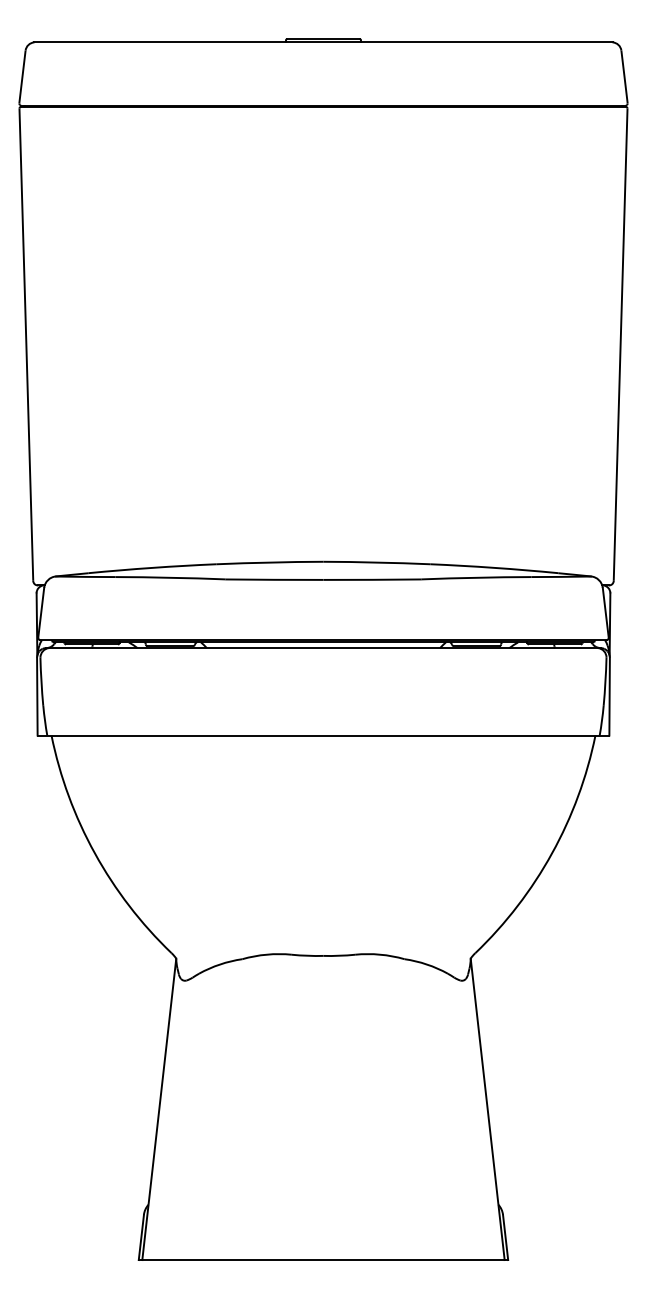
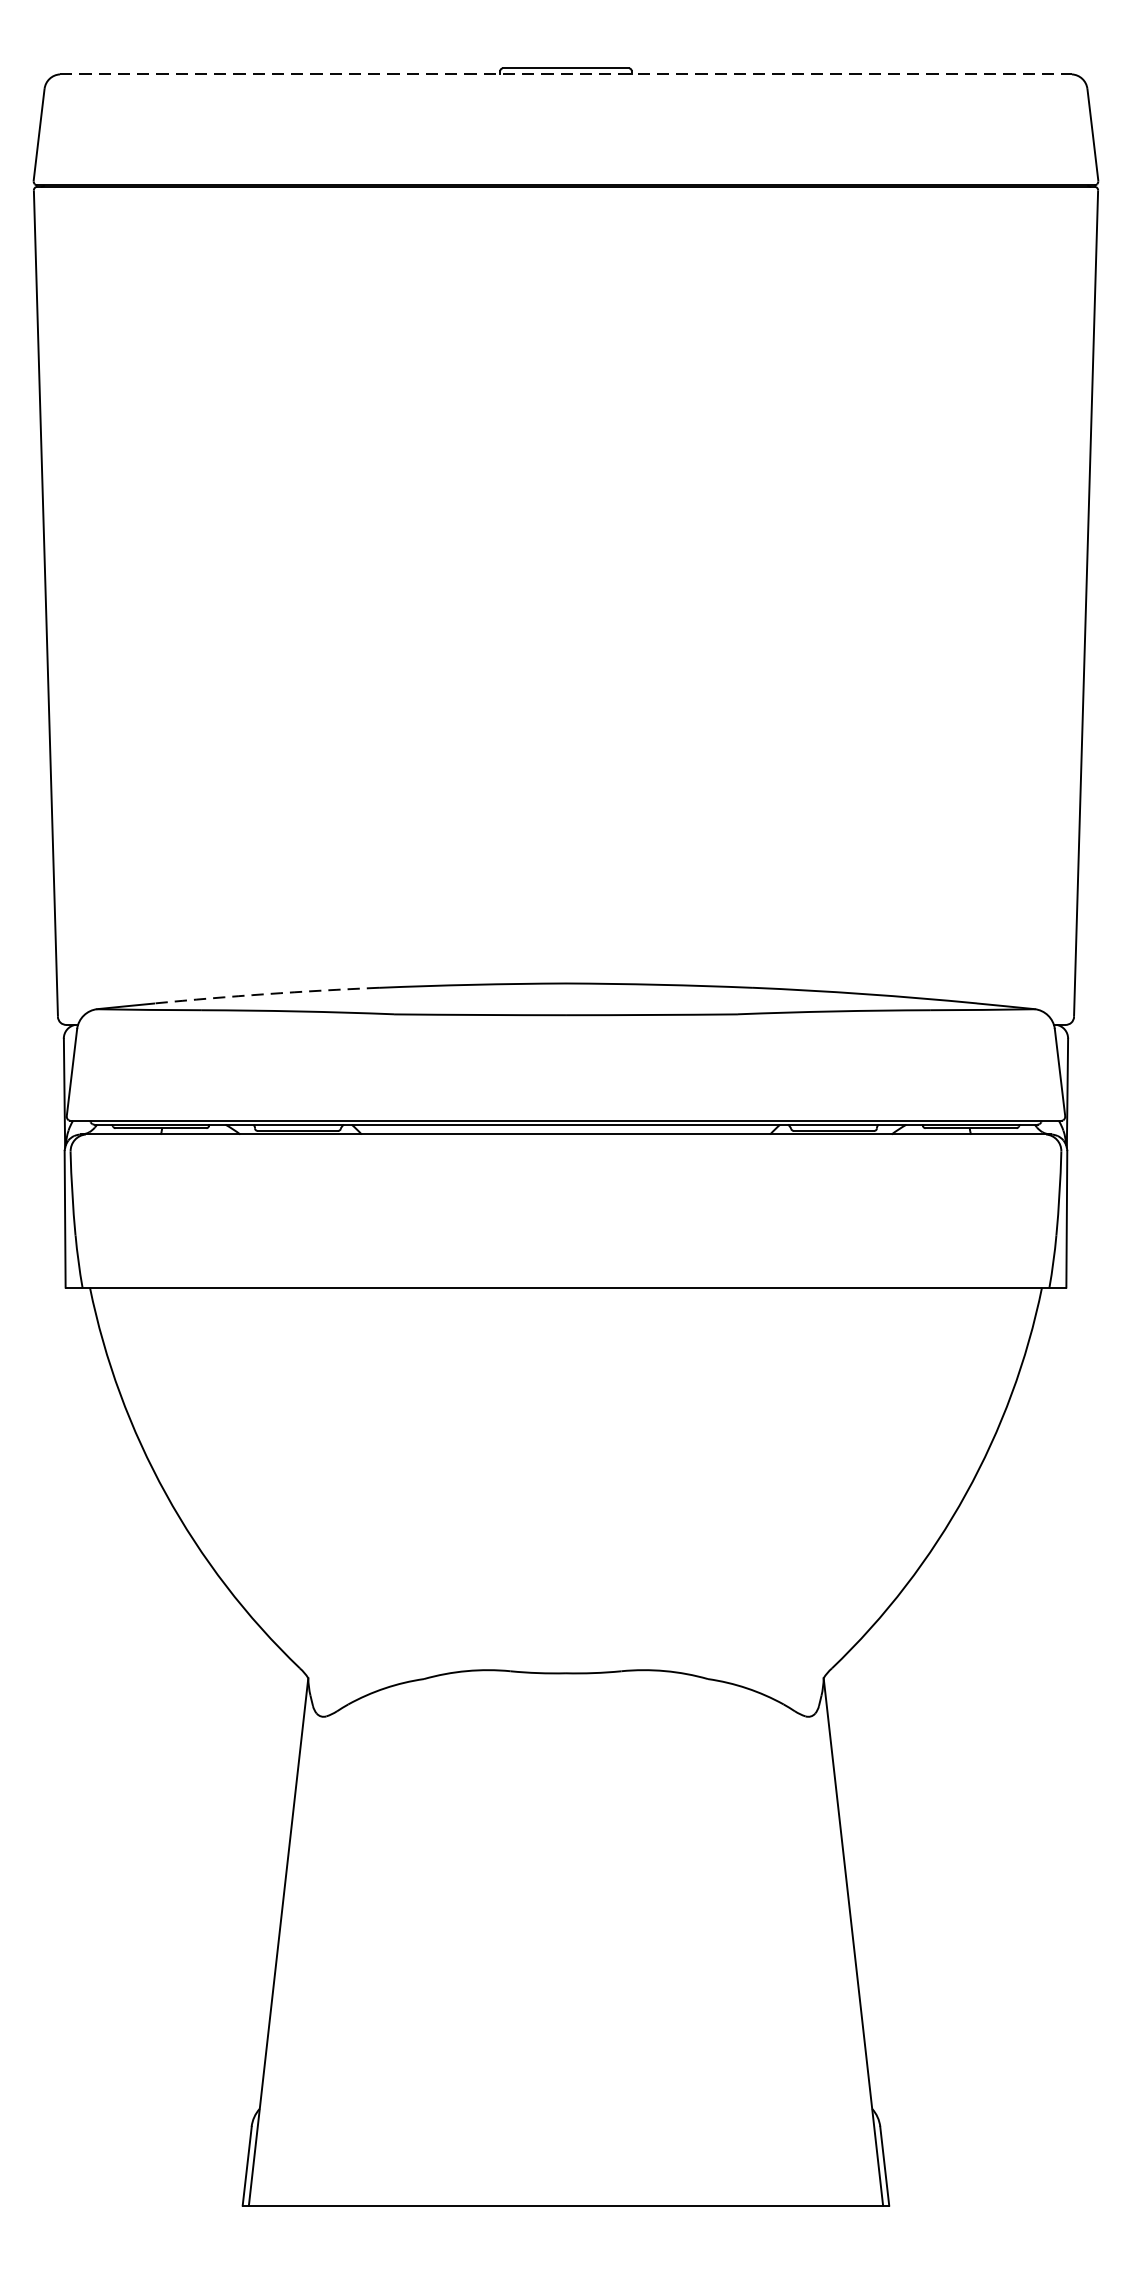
line: (323, 42) -> (566, 74), solid -> dashed
arc: (152, 567) -> (266, 993), solid -> dashed

